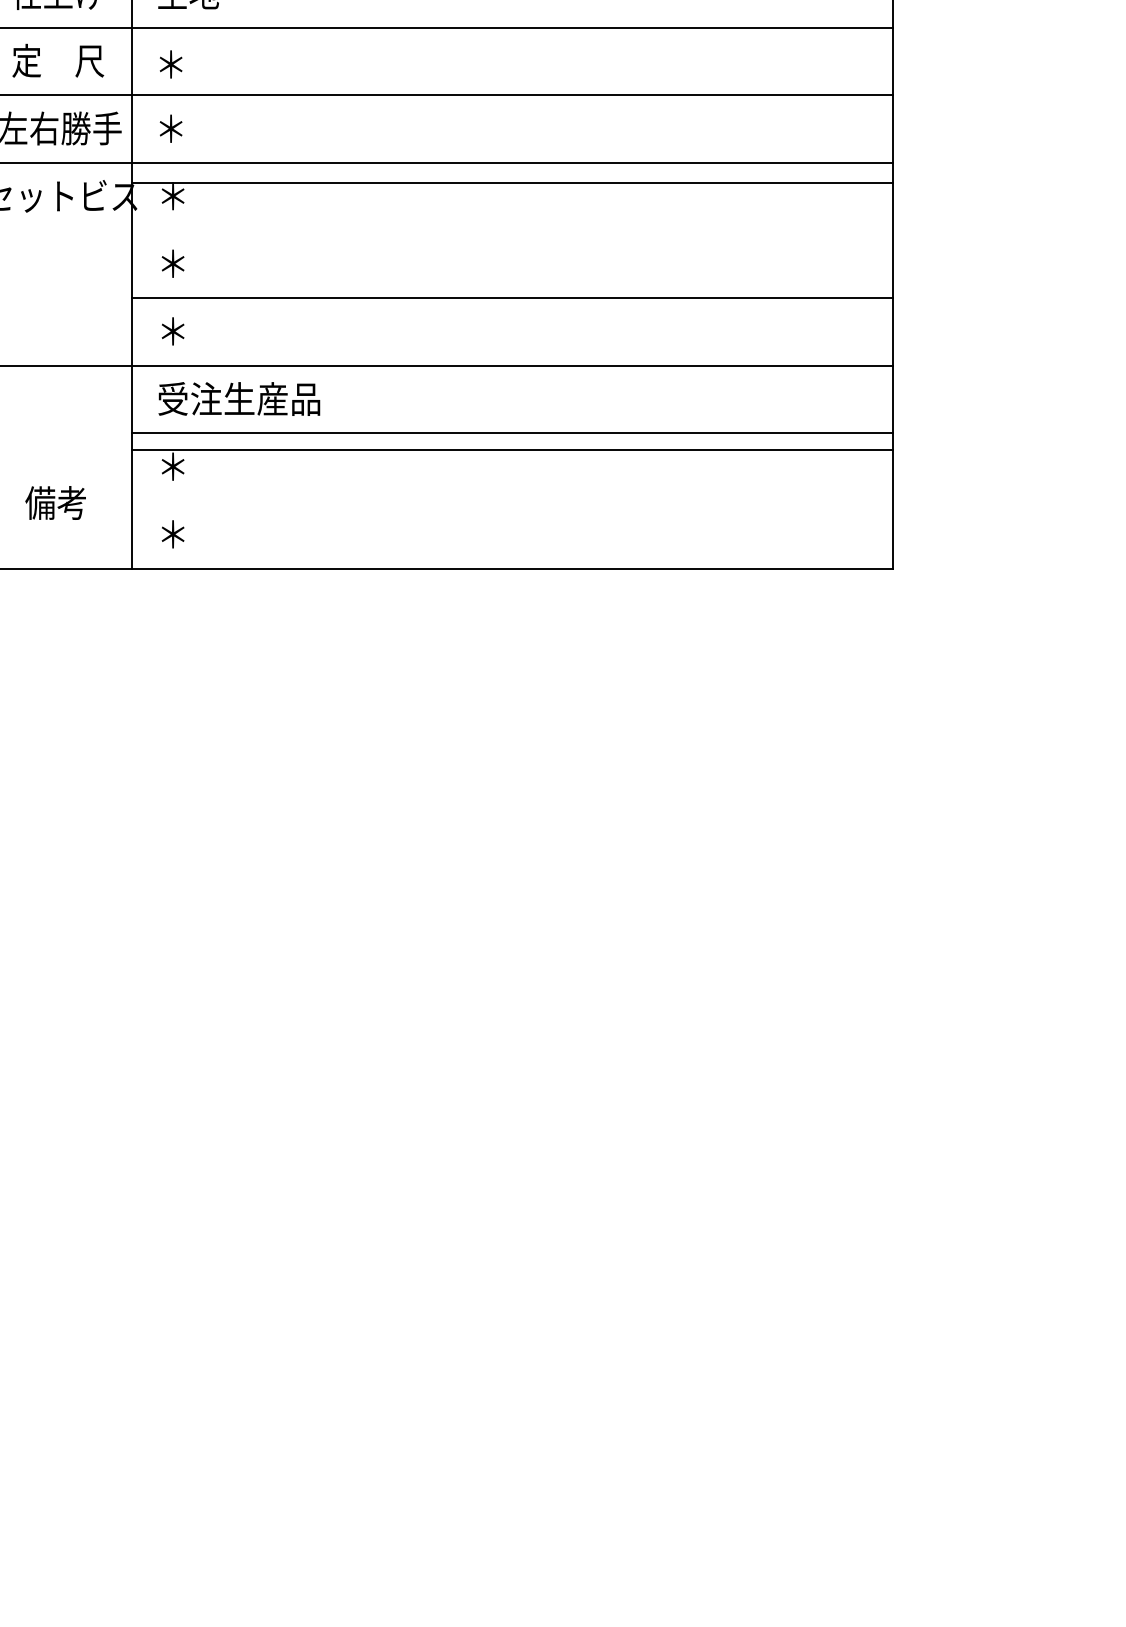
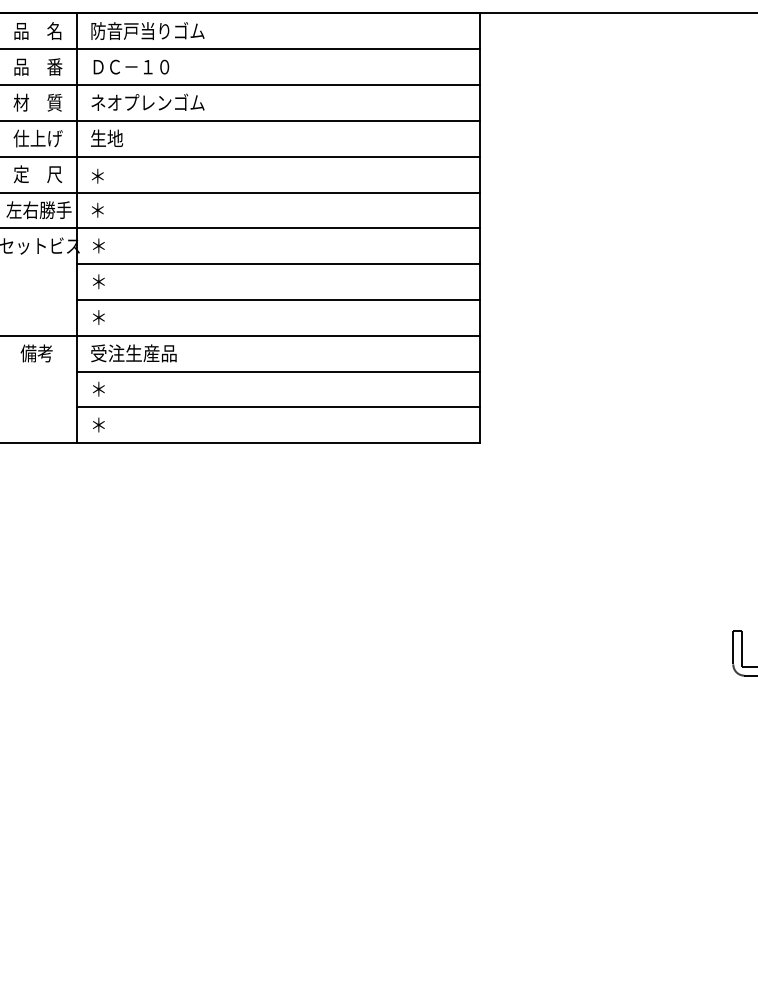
line: (512, 183) -> (278, 264), moved
line: (512, 450) -> (278, 407), moved
text: (55, 503) -> (36, 353), moved

